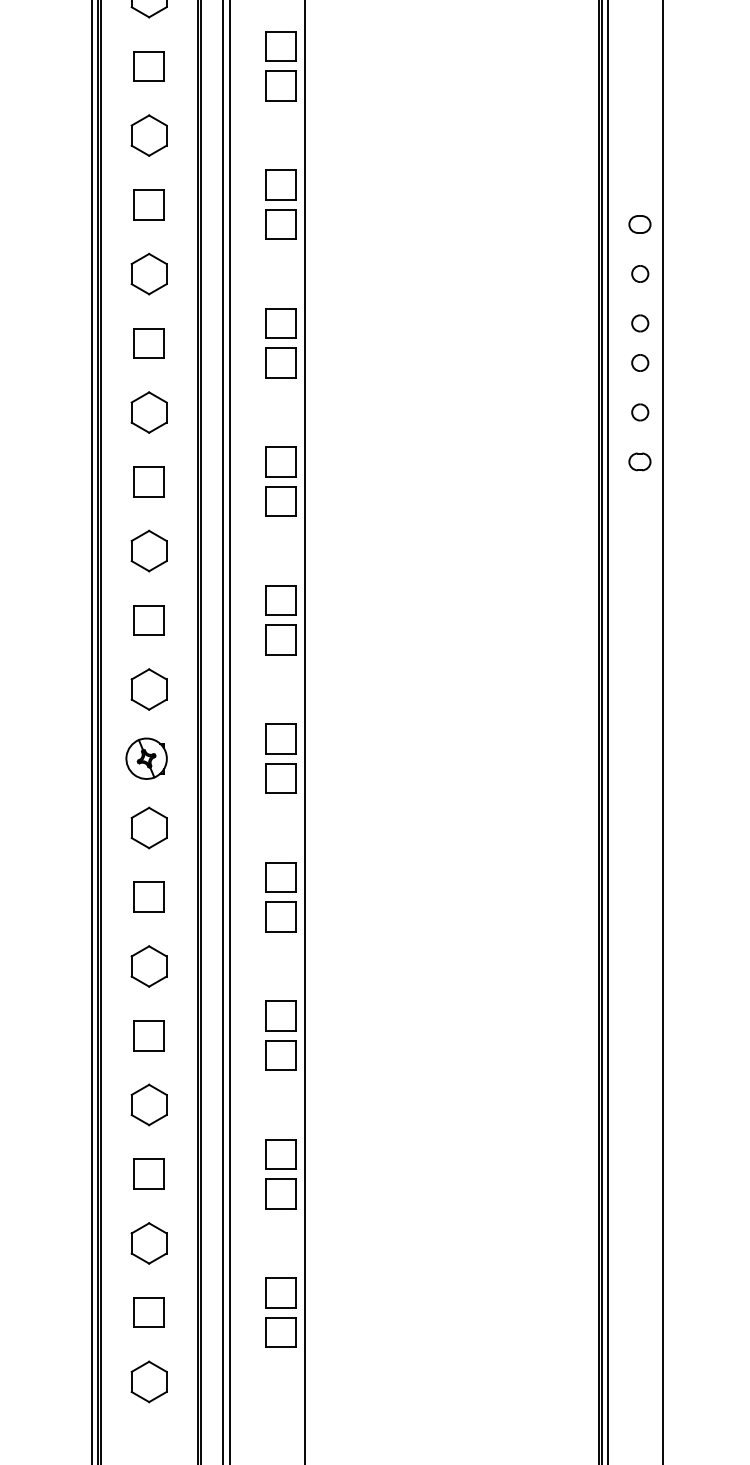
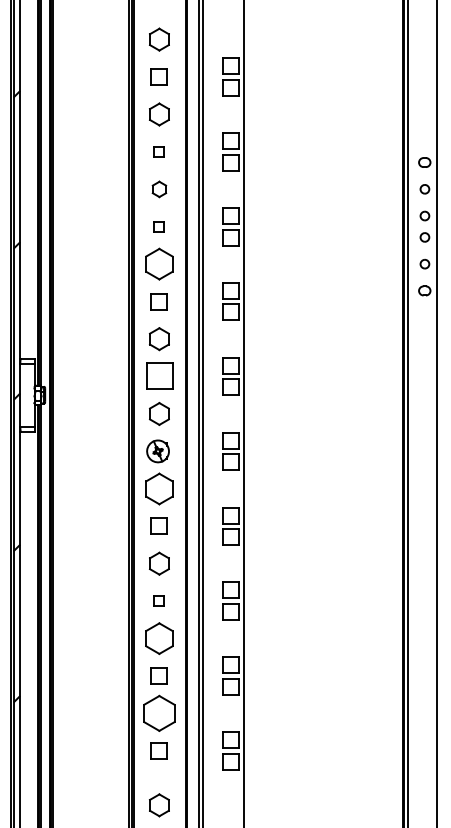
part: (147, 204) -> (158, 151), size x0.6
part: (149, 274) -> (159, 189), size x0.7
part: (147, 342) -> (158, 226), size x0.6
part: (149, 413) -> (159, 264), size x1.4
part: (147, 620) -> (158, 376), size x1.6
part: (149, 827) -> (159, 488), size x1.4
part: (147, 1034) -> (158, 600), size x0.6
part: (149, 1104) -> (159, 638), size x1.4
part: (149, 1243) -> (159, 713), size x1.6
part: (149, 1382) -> (159, 805), moved

